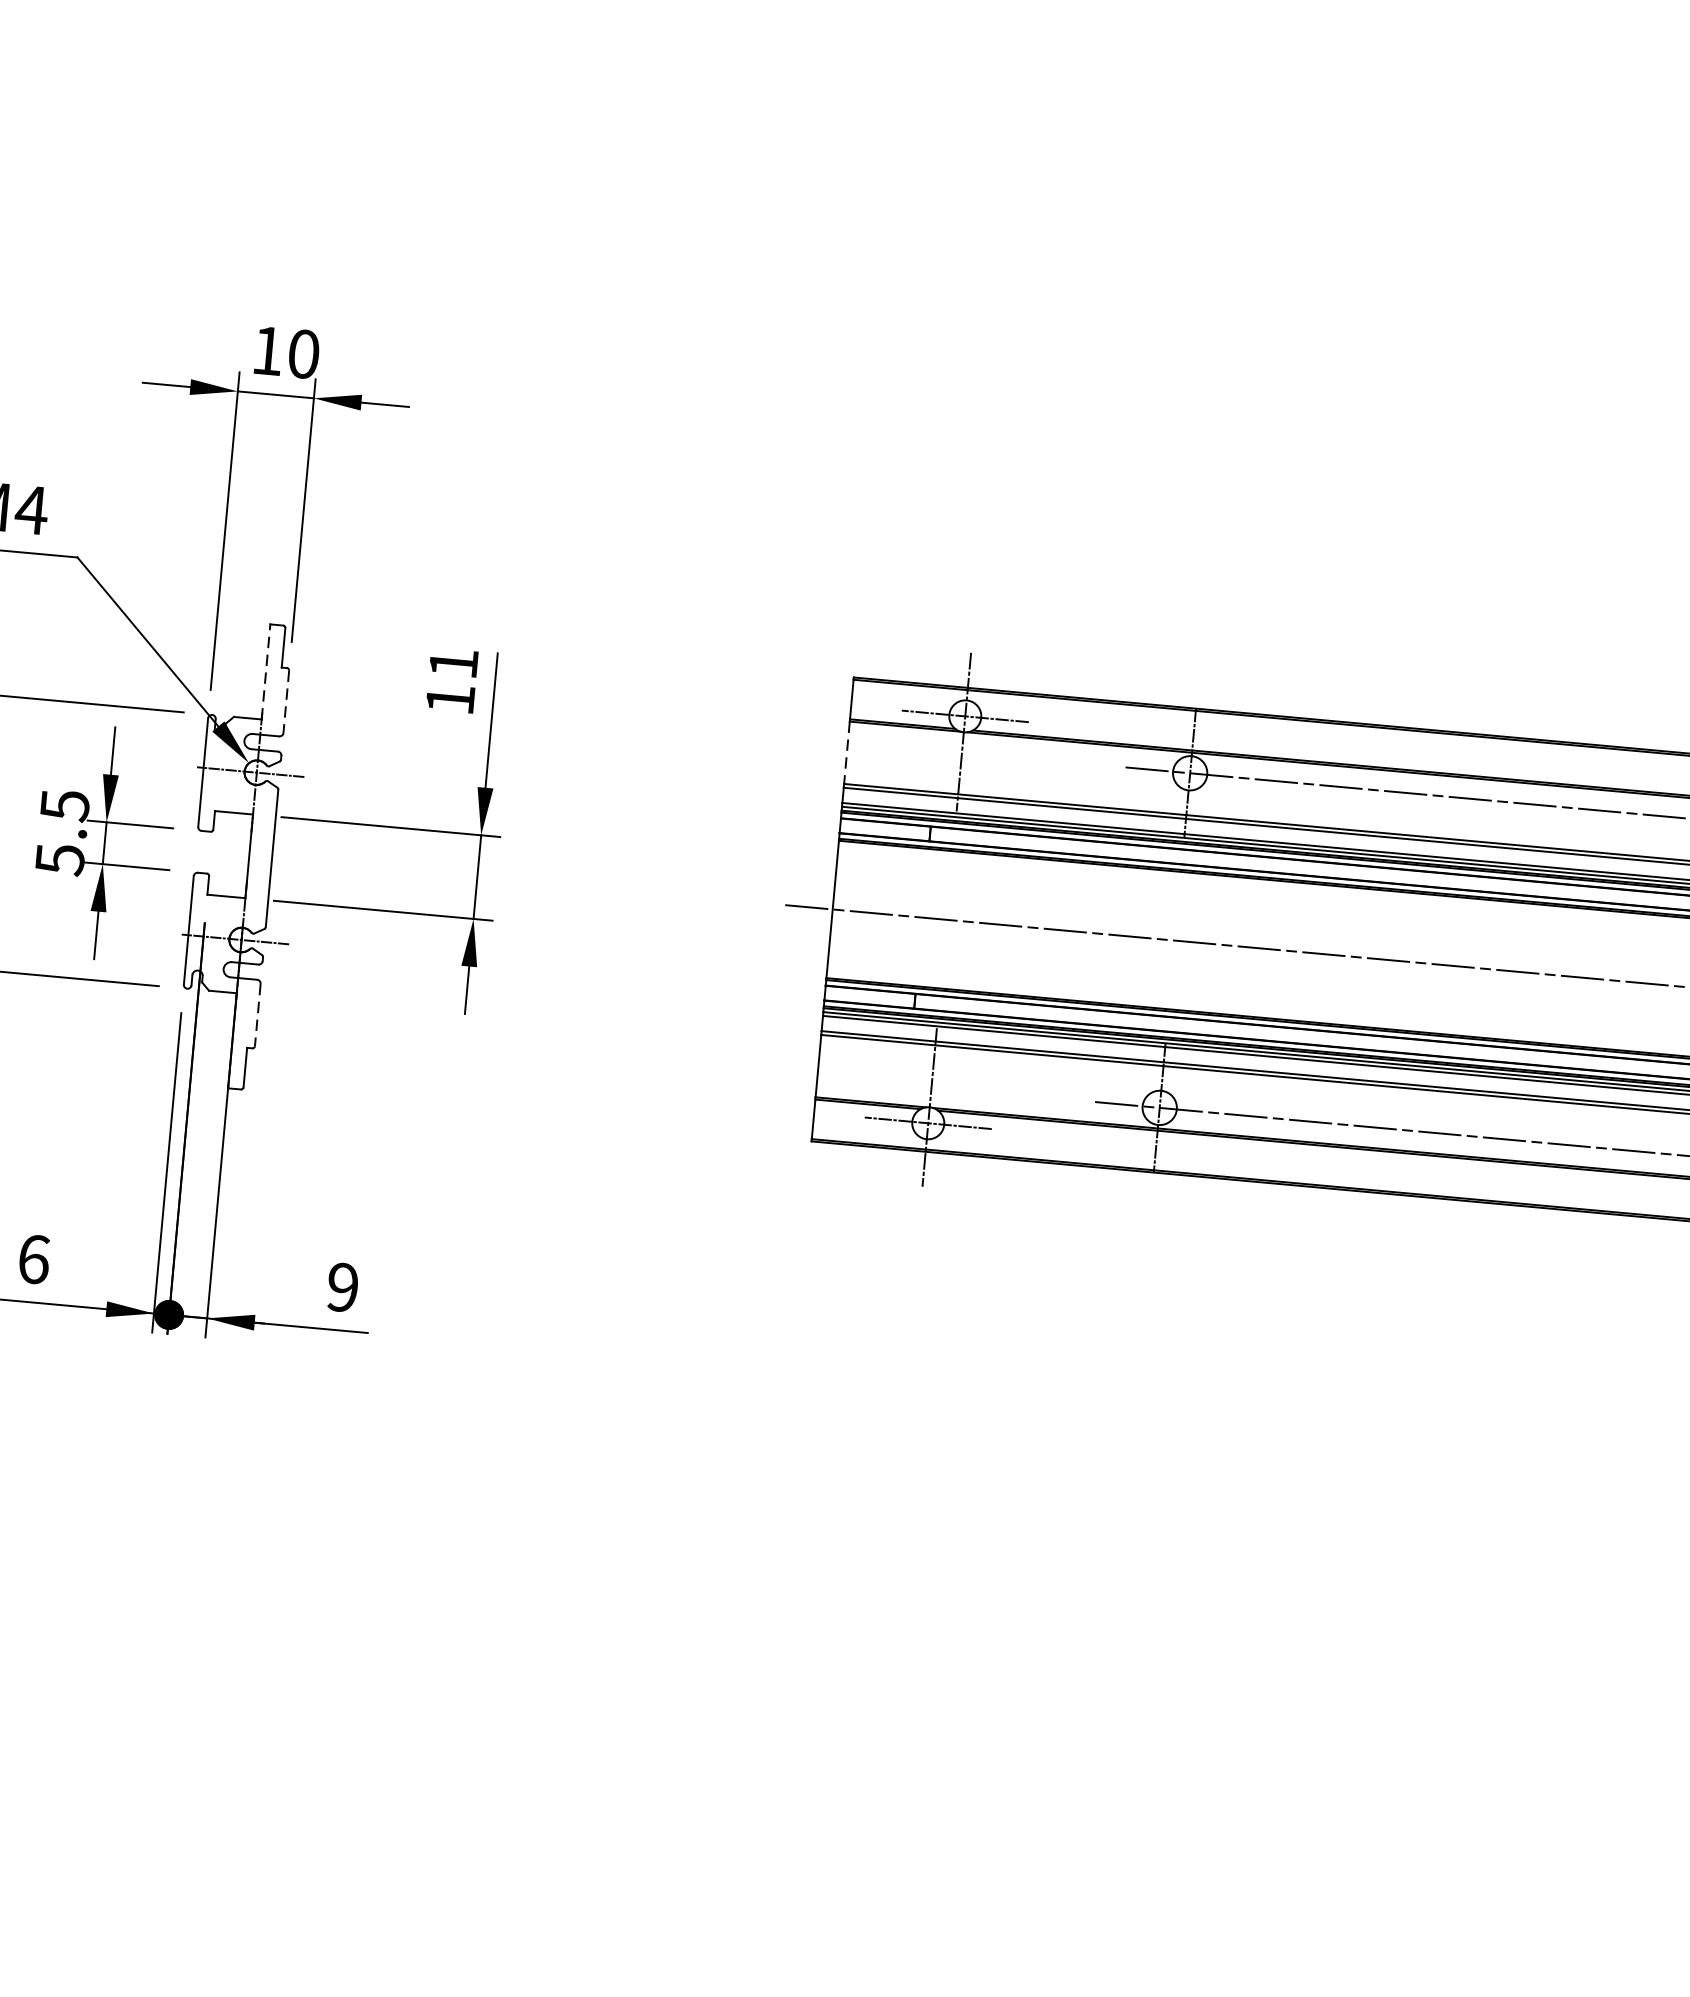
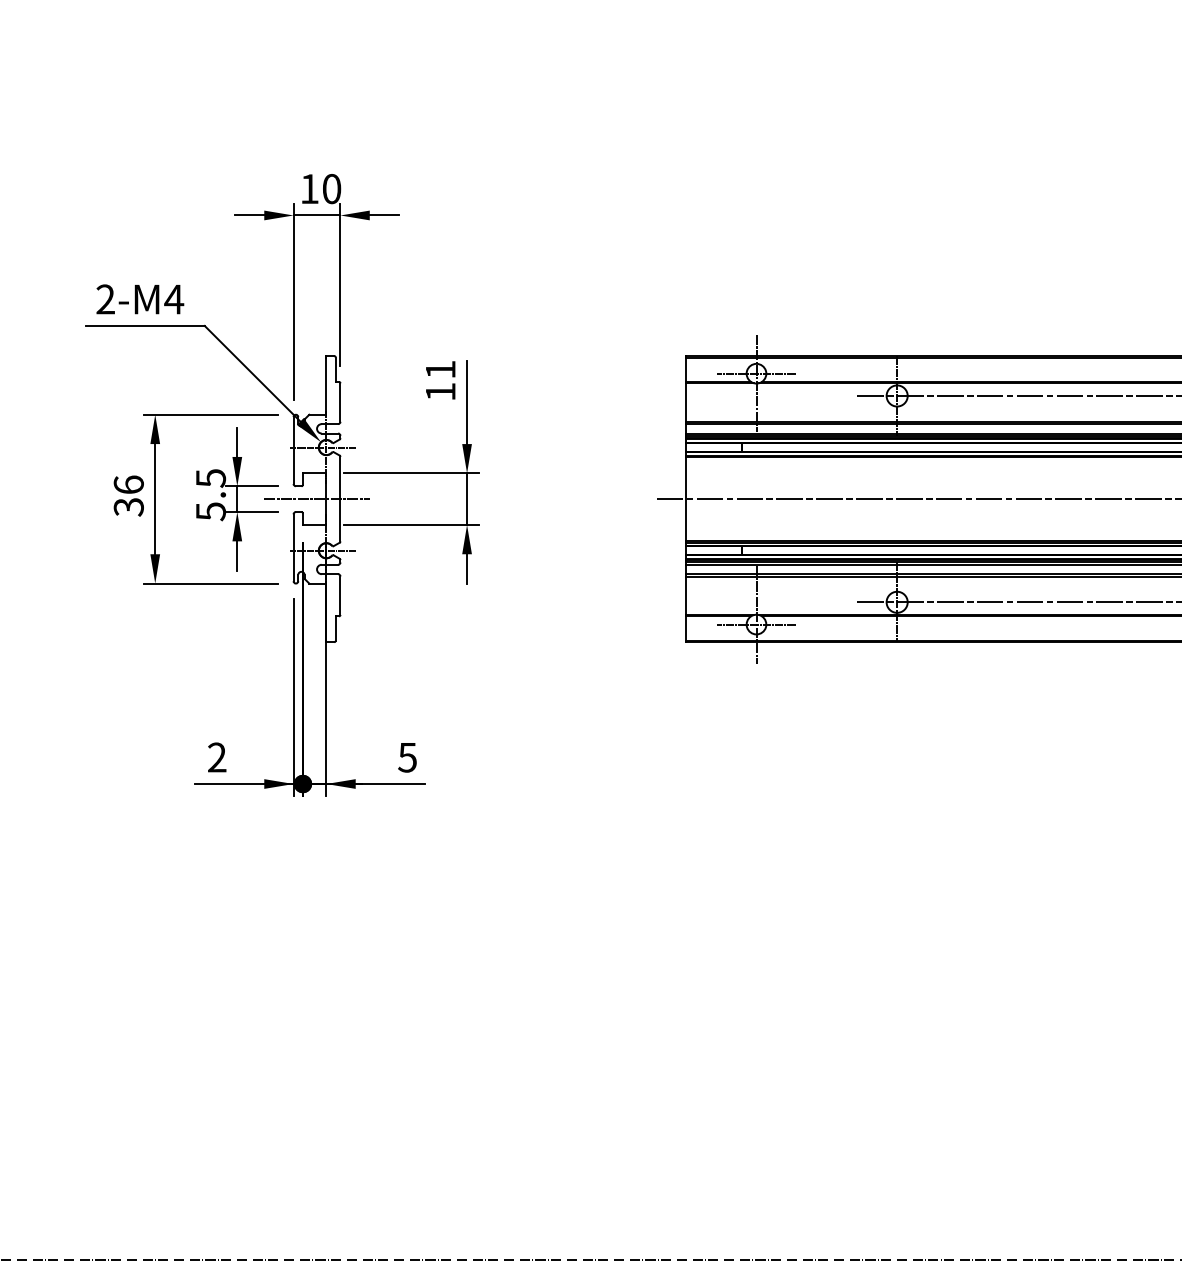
line: (266, 673) -> (326, 386), dashed -> solid
line: (286, 703) -> (340, 403), dashed -> solid
line: (847, 754) -> (686, 403), dashed -> solid
line: (233, 855) -> (316, 499), added
line: (257, 1016) -> (340, 596), dashed -> solid
text: (34, 1259) -> (217, 757), 6 -> 2
text: (342, 1287) -> (407, 757), 9 -> 5

